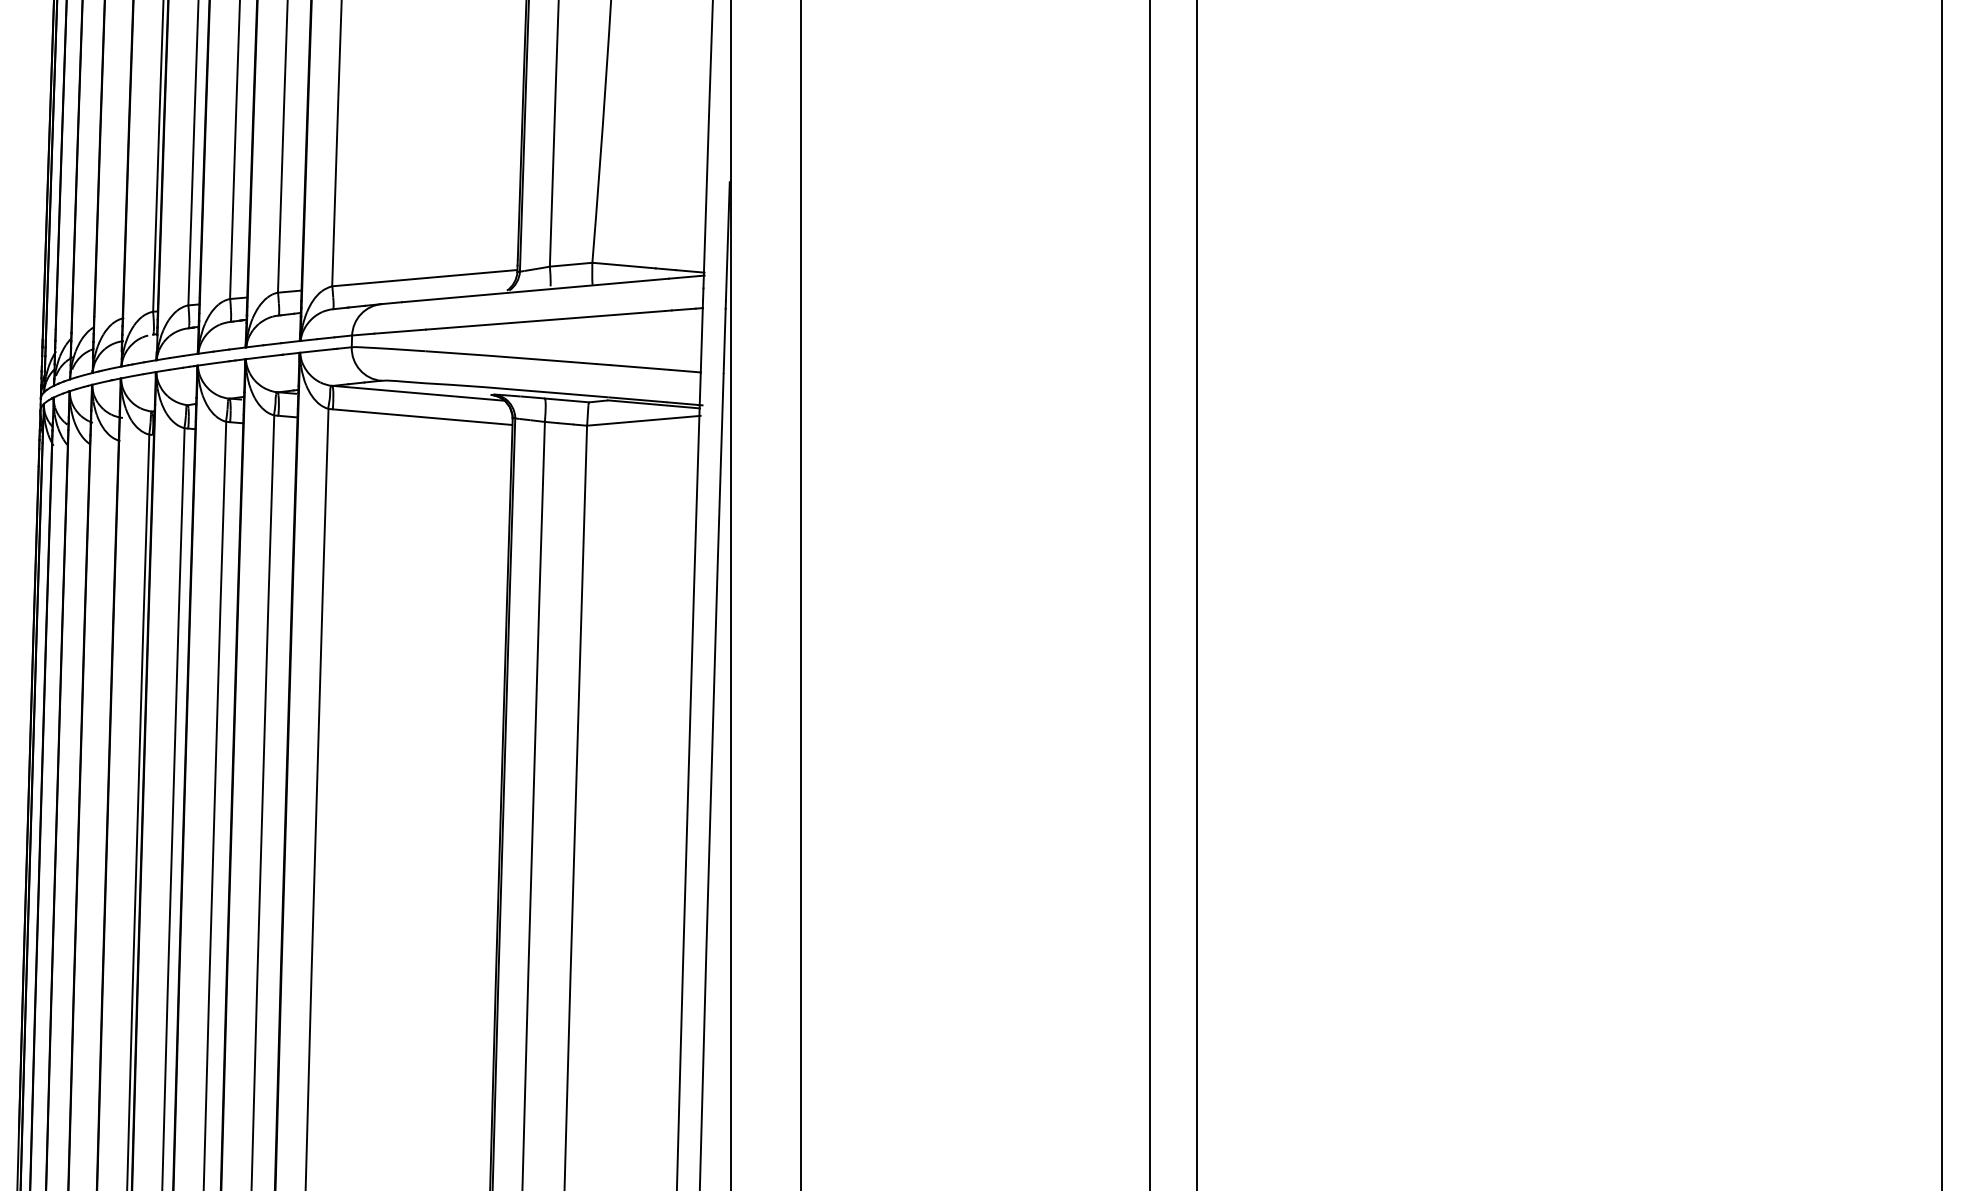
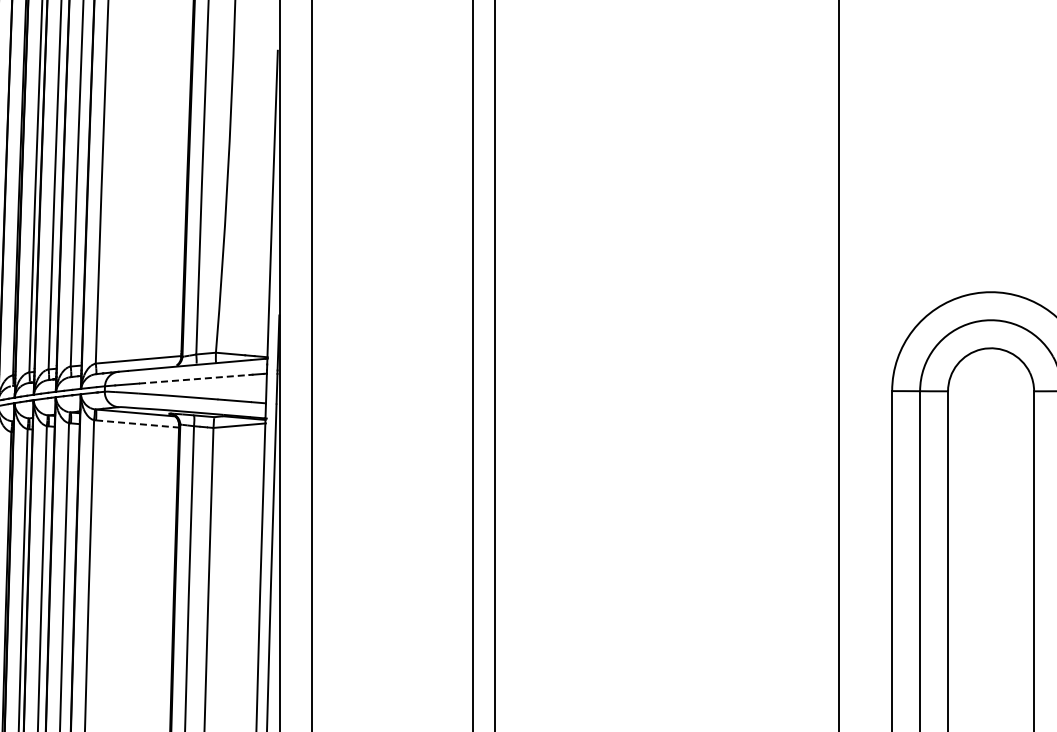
line: (545, 320) -> (194, 379), solid -> dashed
line: (422, 416) -> (137, 423), solid -> dashed

